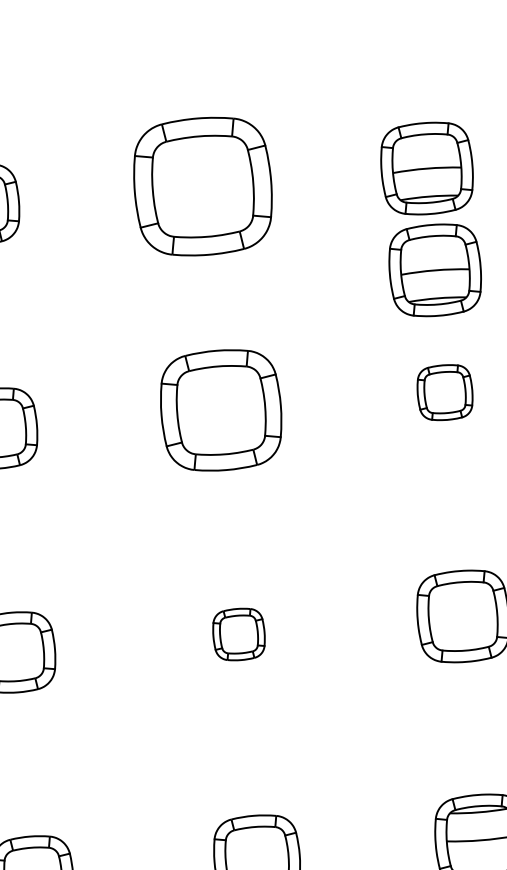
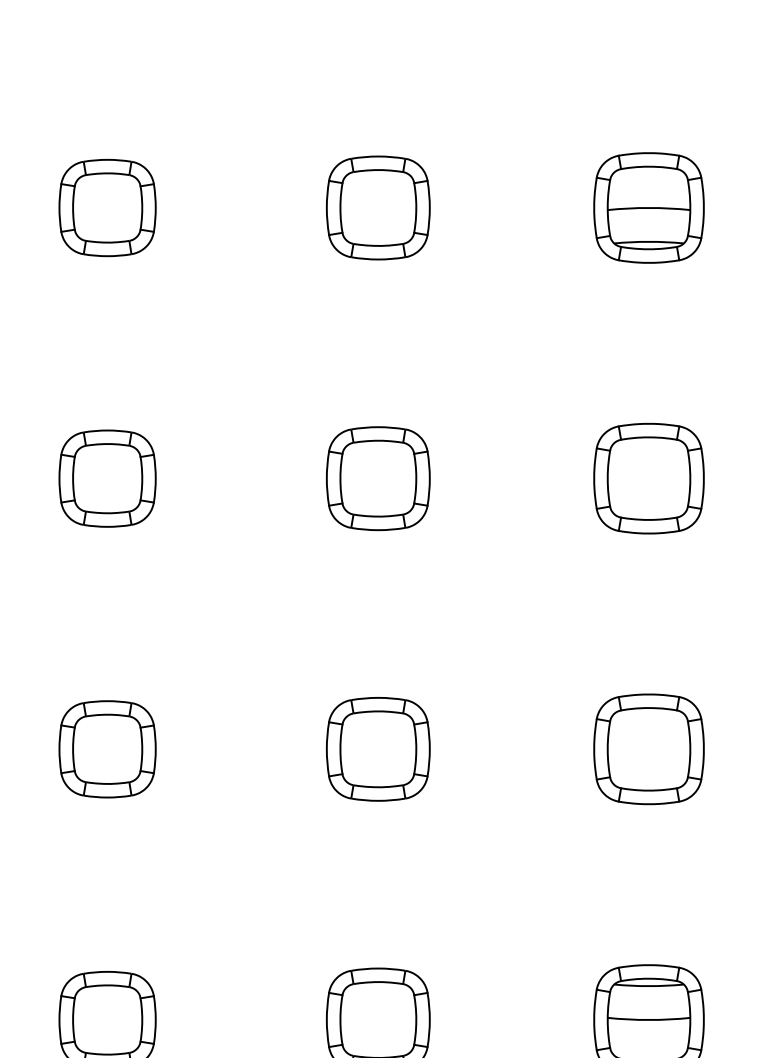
part: (203, 186) -> (378, 207), size x0.62
part: (434, 269) -> (648, 330), removed
part: (444, 392) -> (648, 478), size x1.67
part: (220, 410) -> (377, 478), size x0.71
part: (238, 634) -> (377, 749), size x1.67

